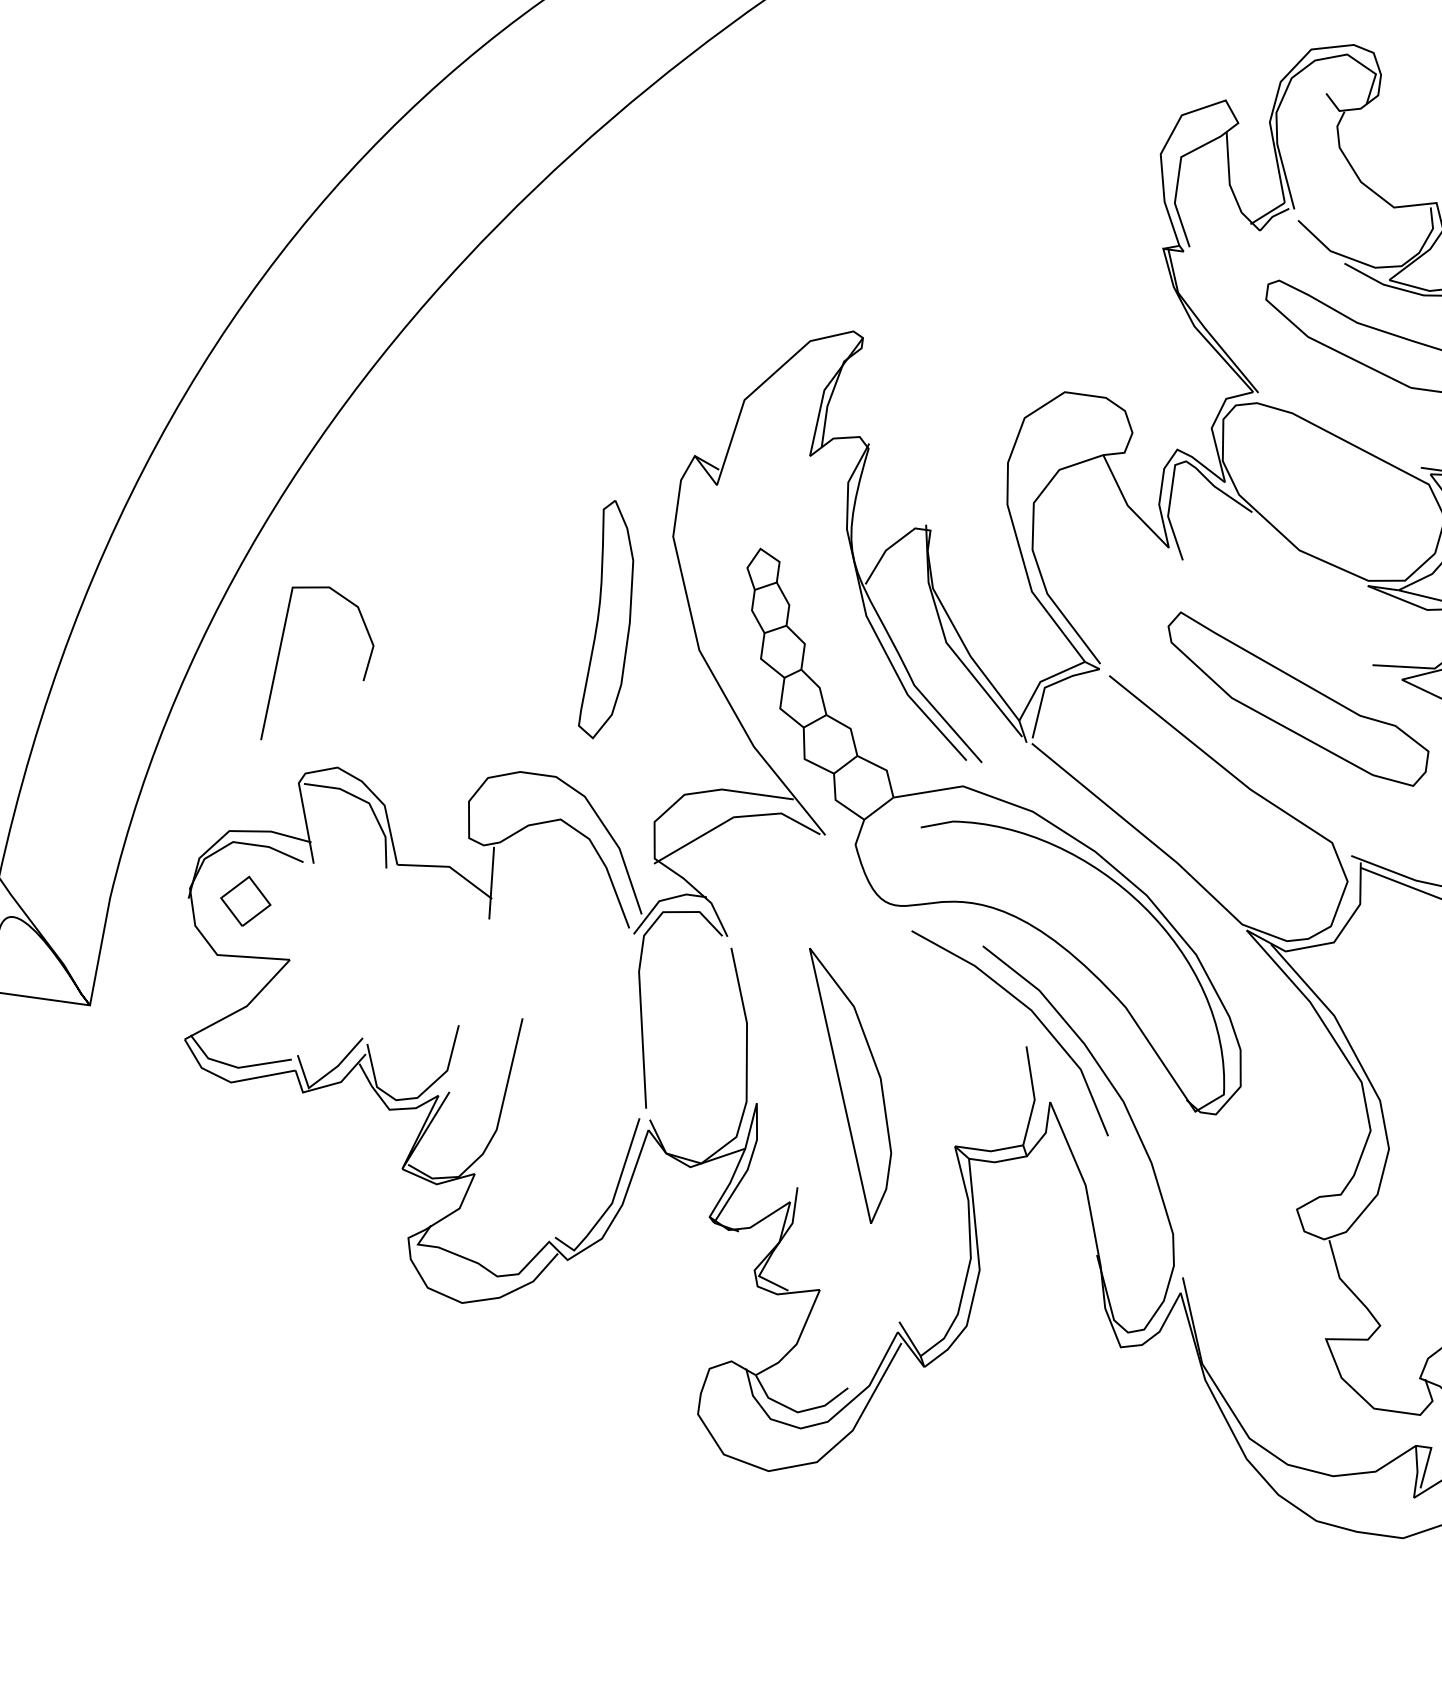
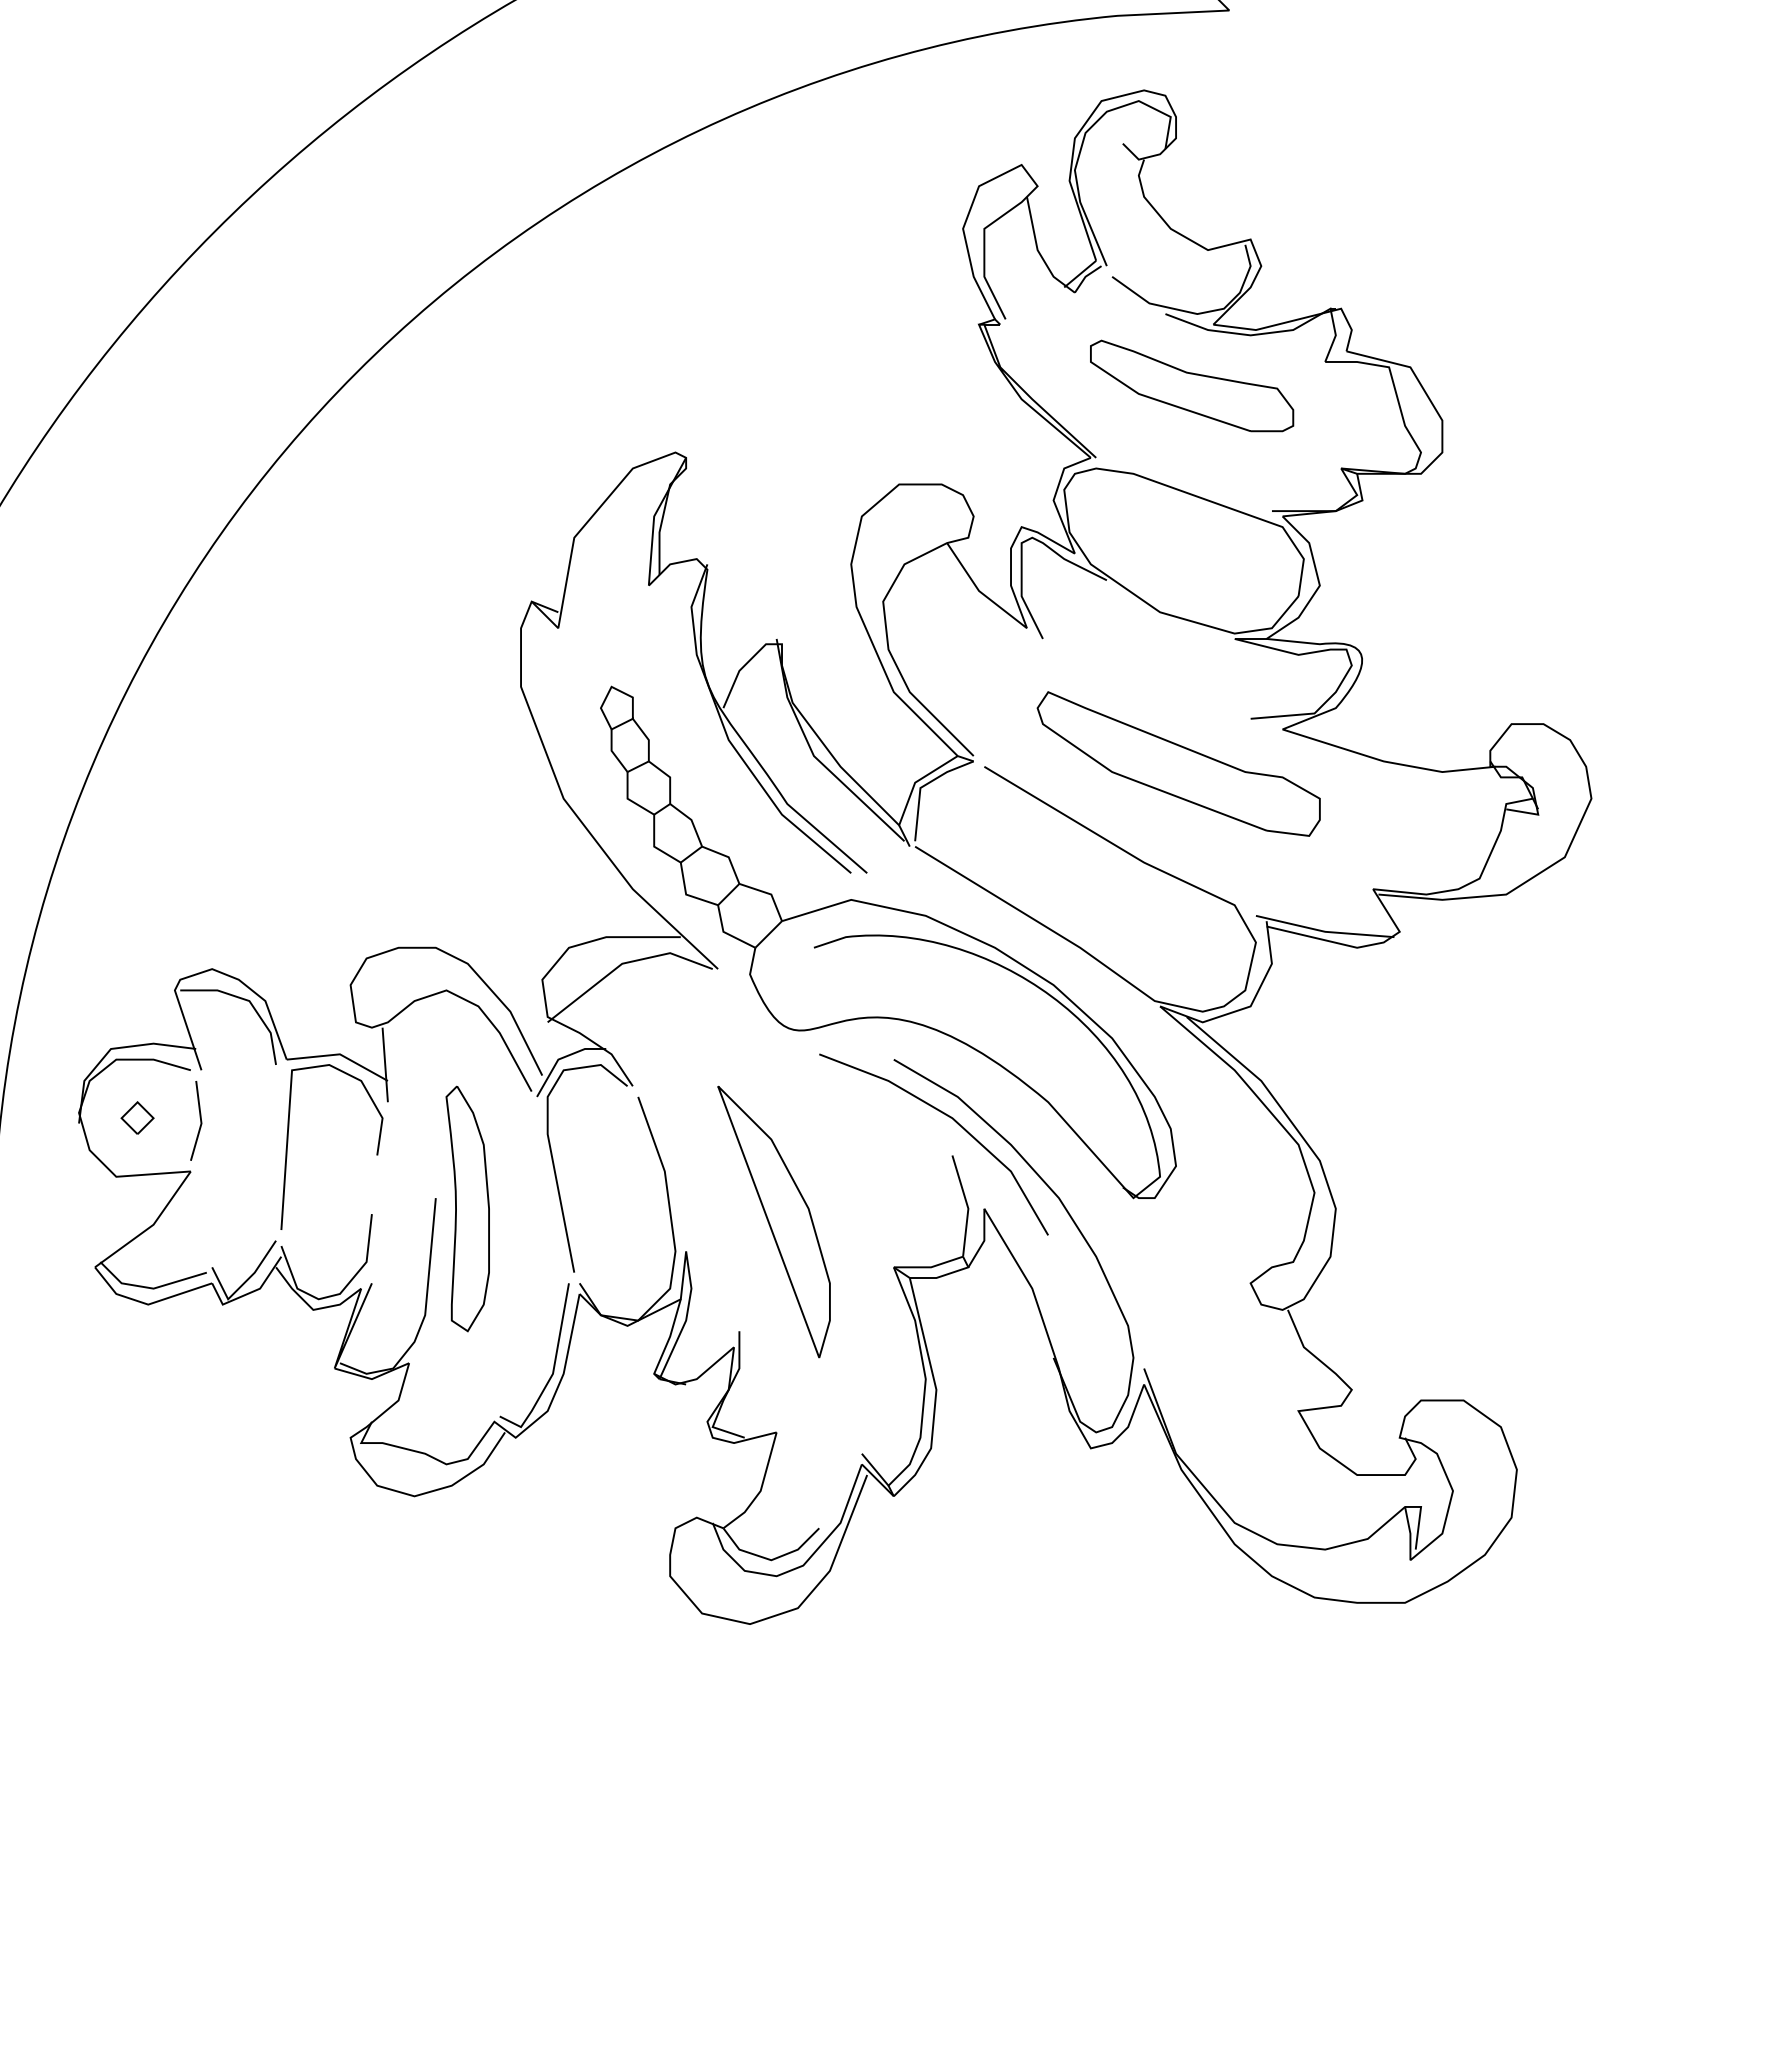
part: (609, 619) -> (467, 1208), moved
curve: (279, 657) -> (288, 1143), moved
part: (245, 900) -> (137, 1117), size x0.62
curve: (306, 911) -> (200, 1120), added

